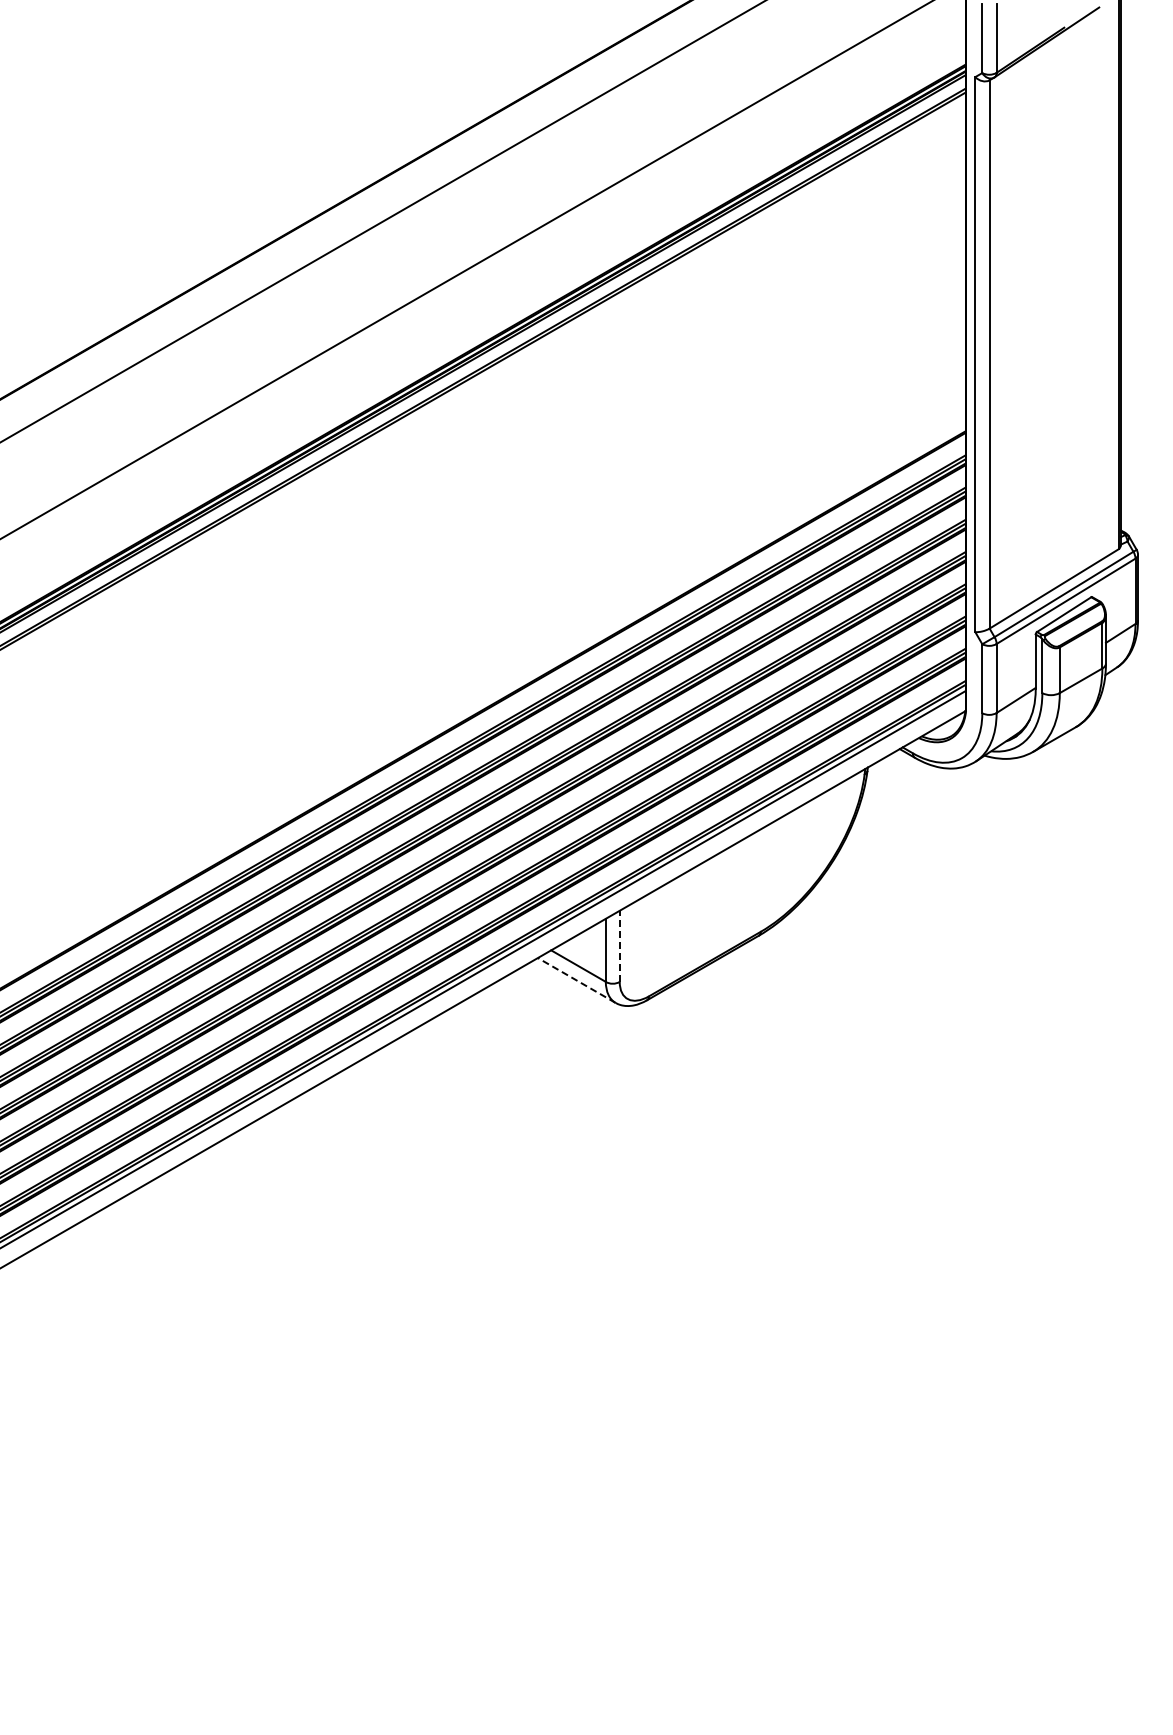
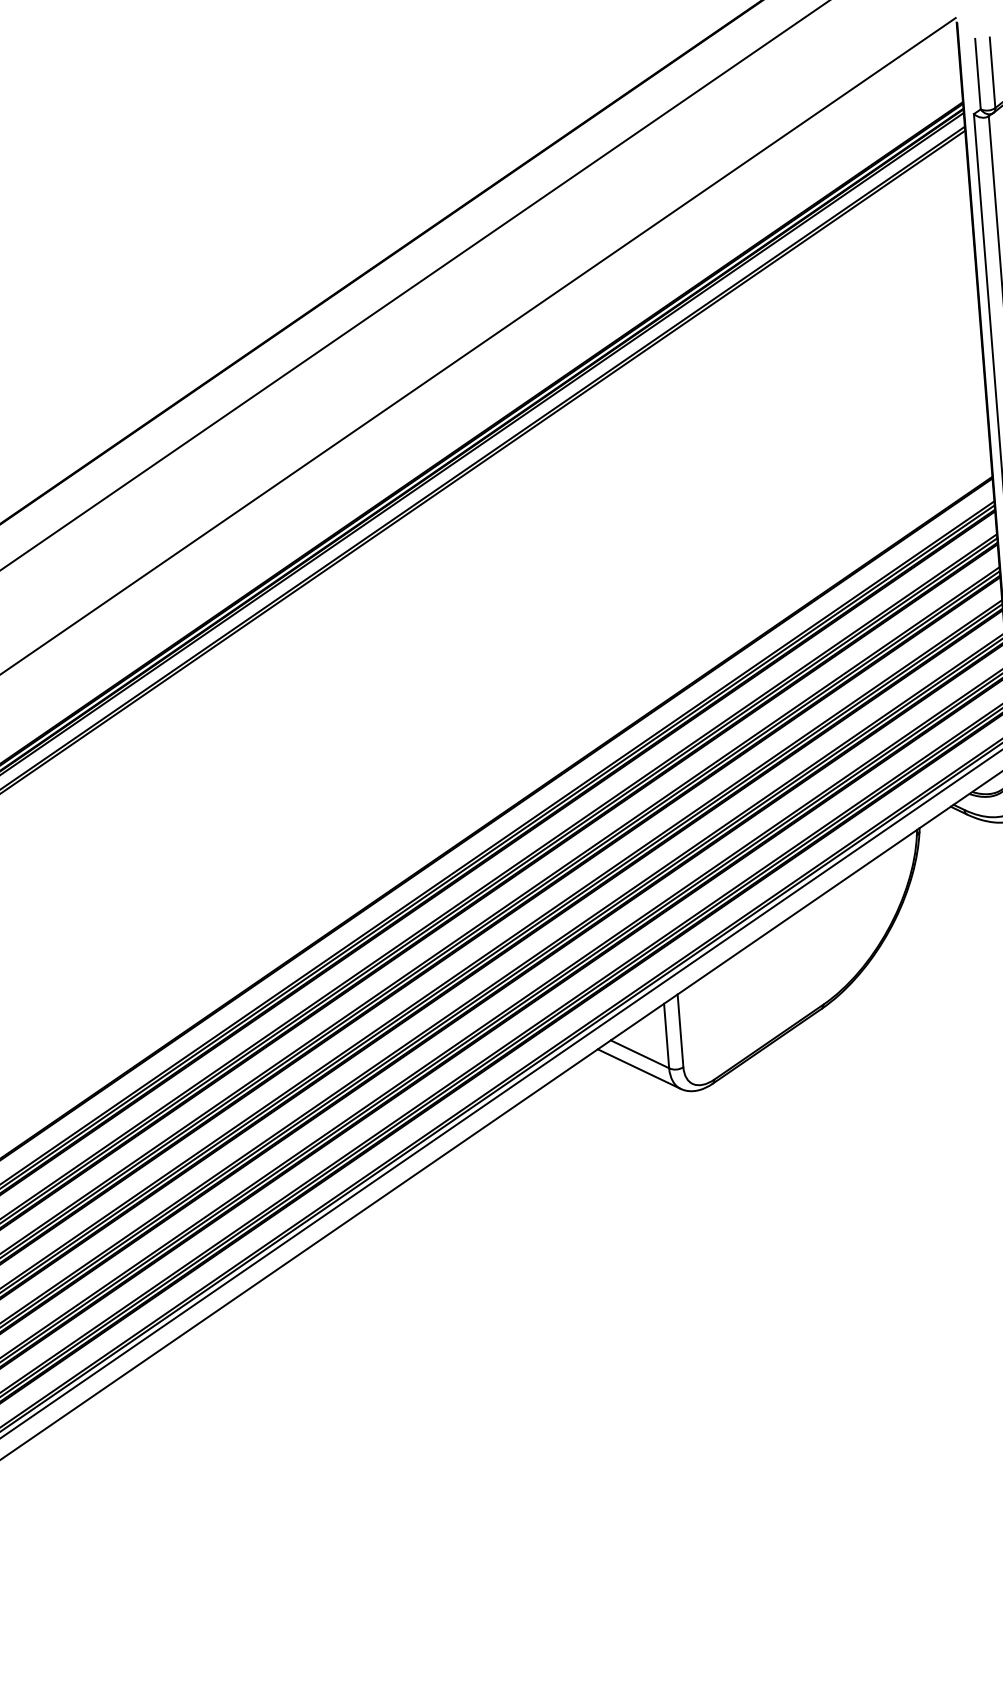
line: (619, 946) -> (680, 1030), dashed -> solid
line: (576, 980) -> (639, 1069), dashed -> solid

